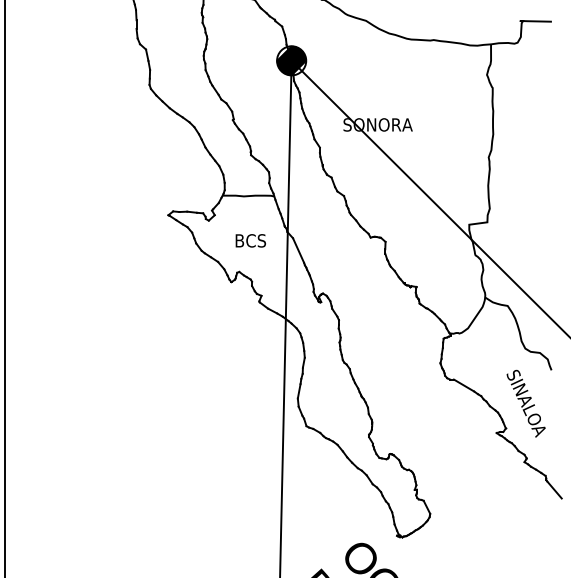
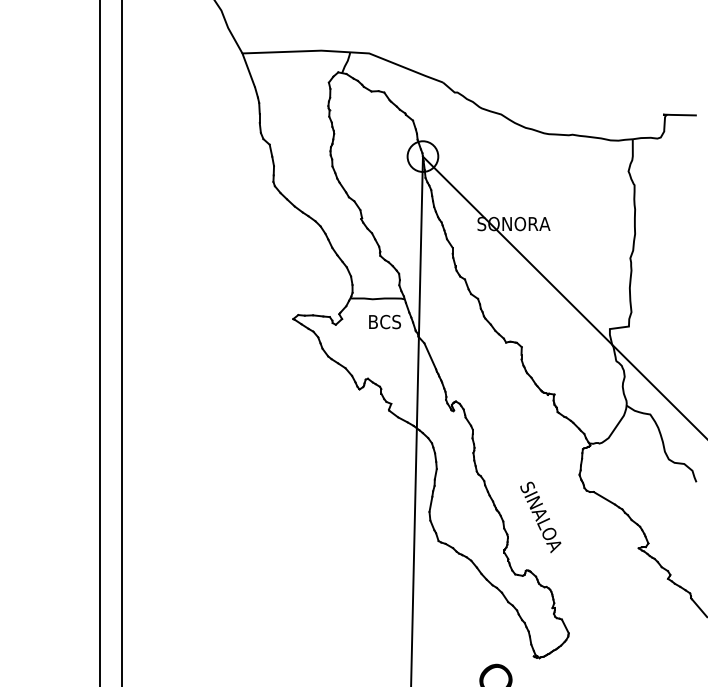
hatch: (291, 60) -> (422, 156), removed
text: (250, 240) -> (384, 321), moved
text: (525, 402) -> (540, 516), moved

